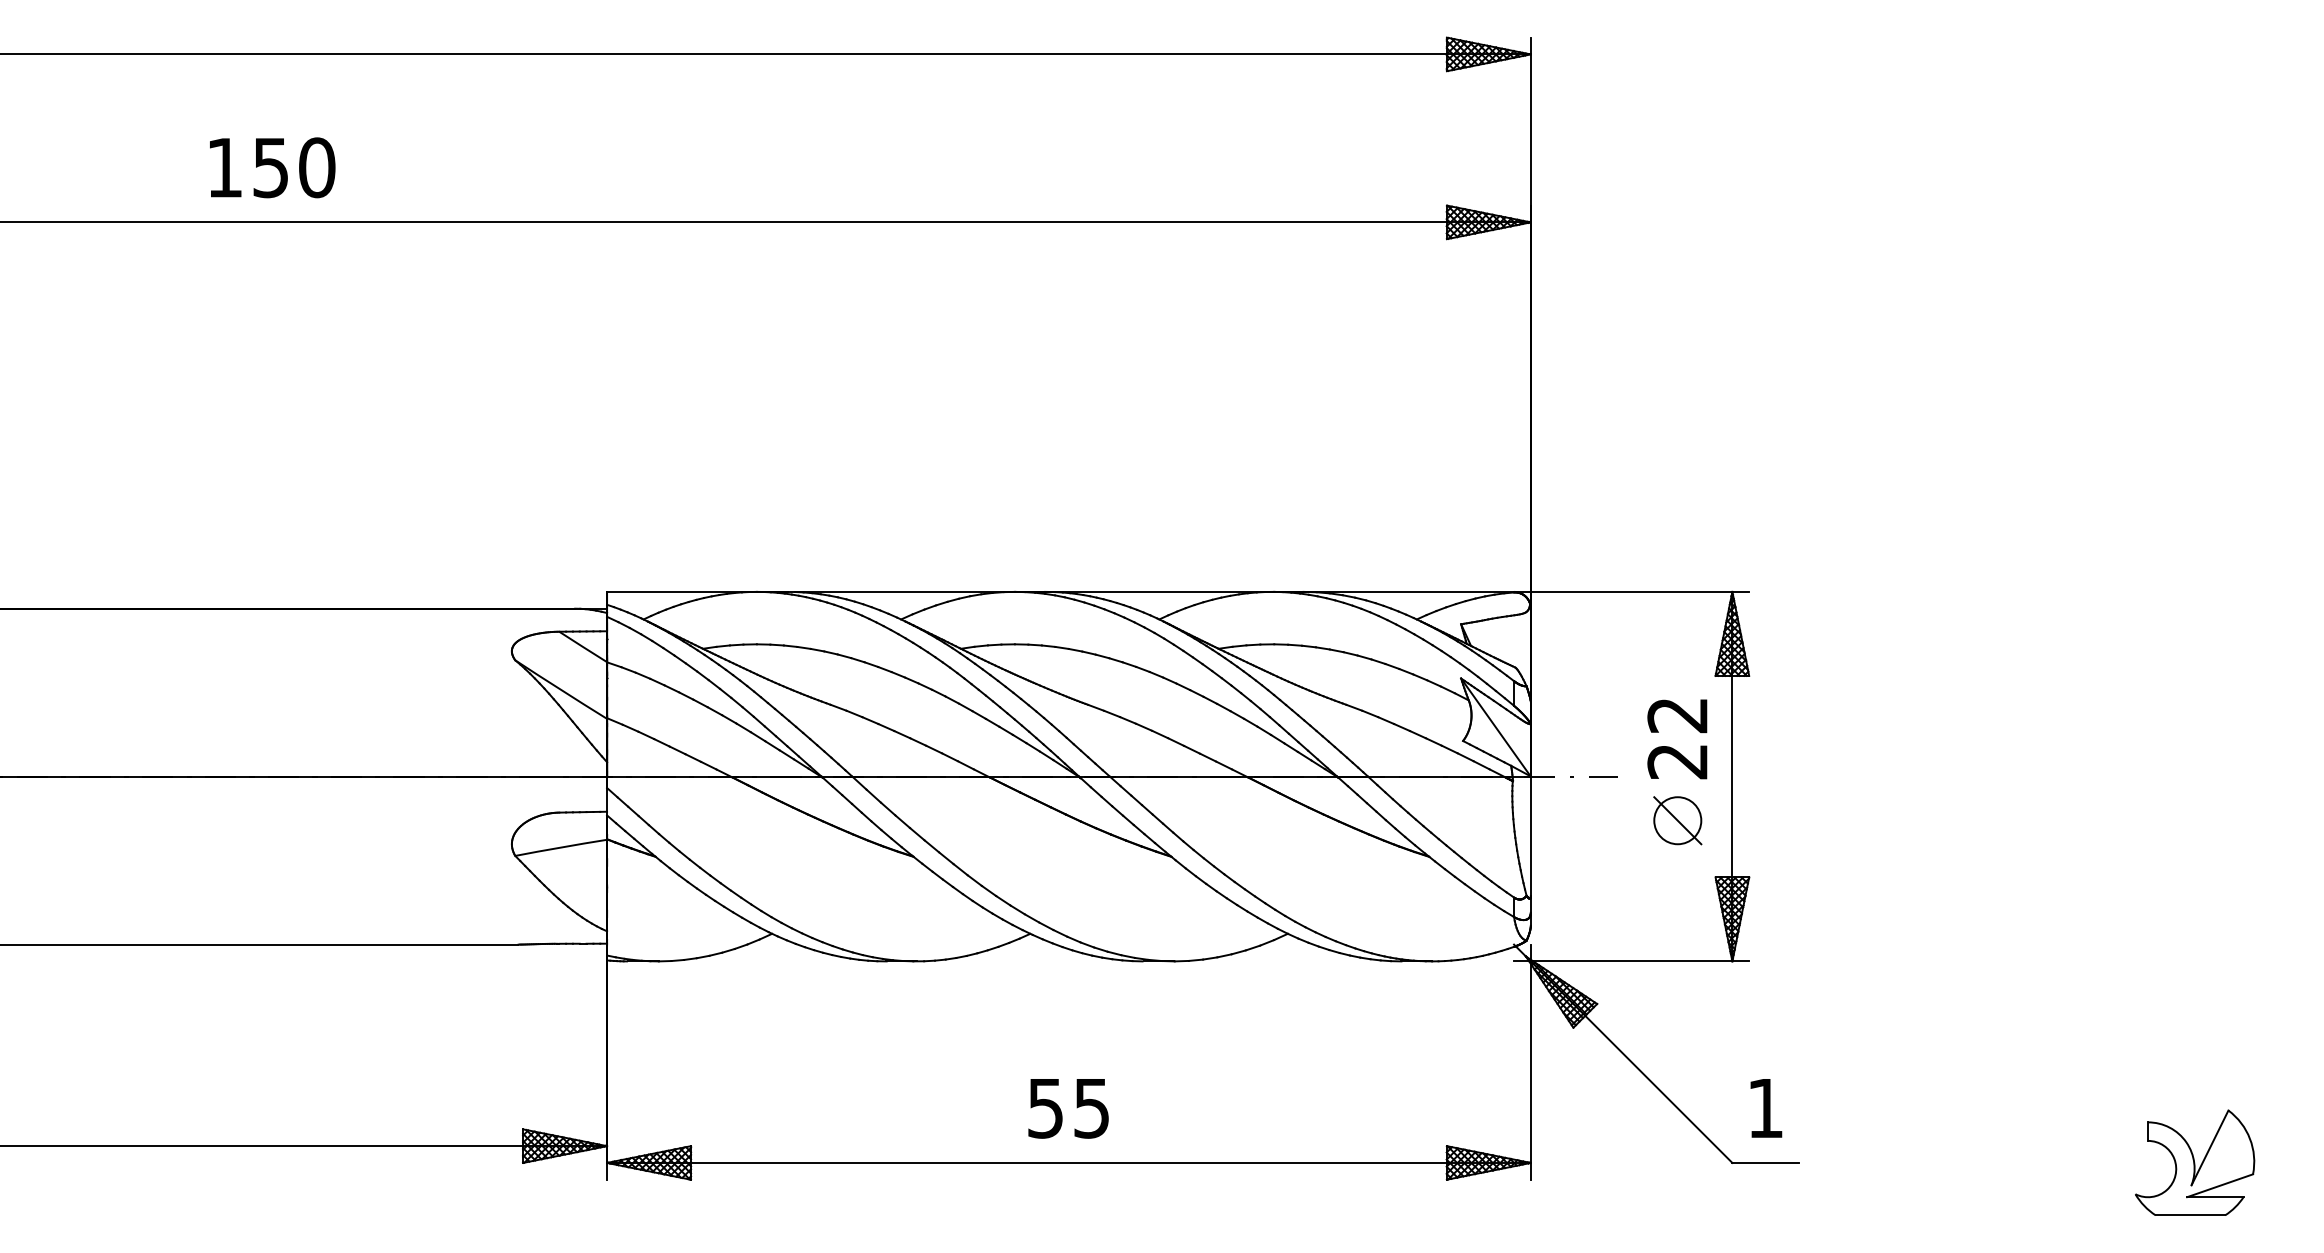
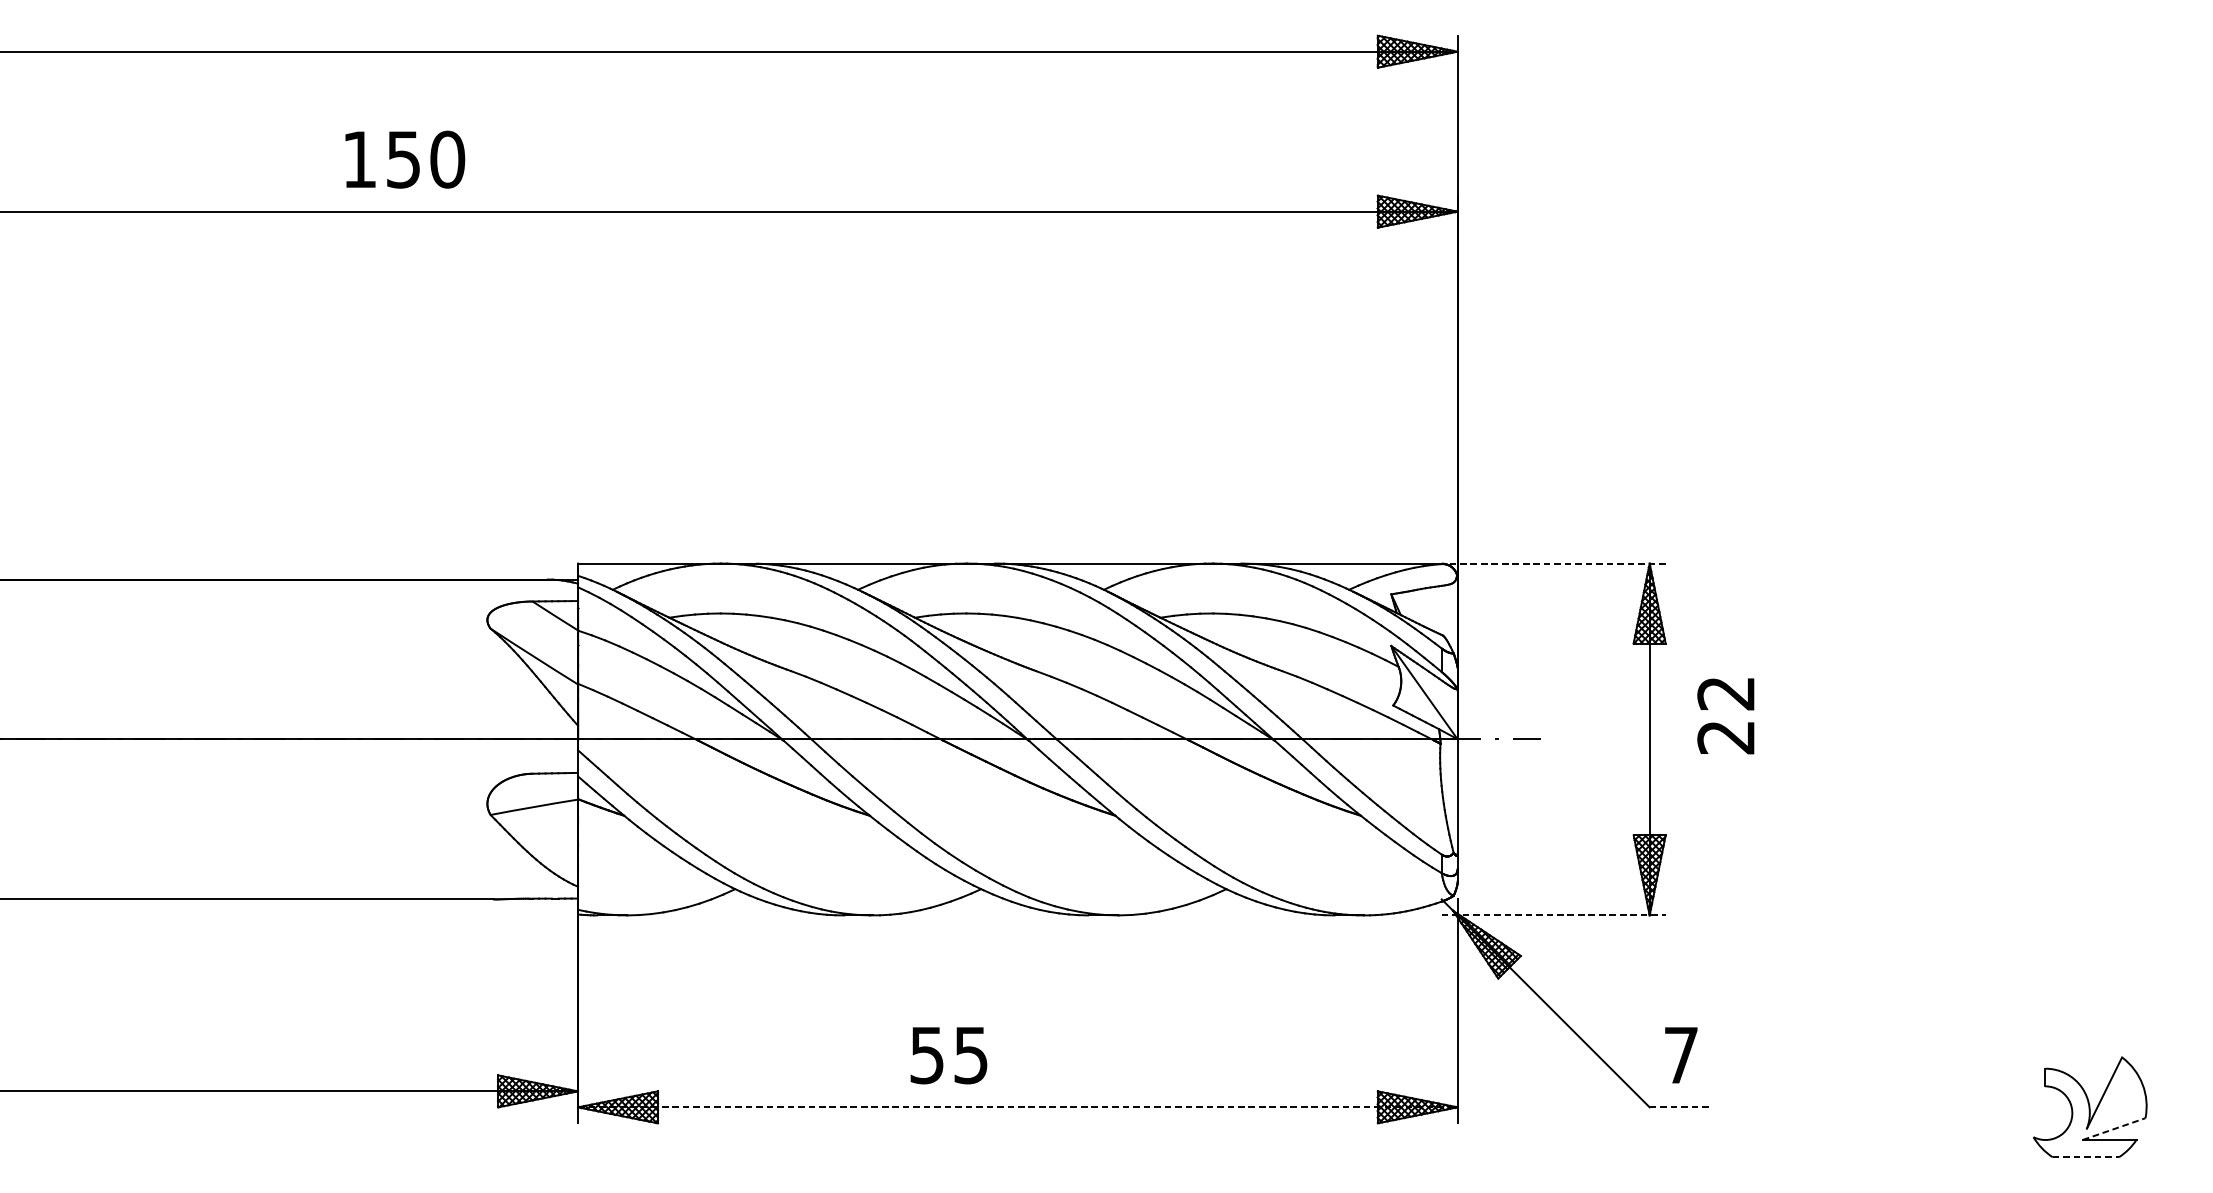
text: (272, 167) -> (405, 159), moved
line: (1631, 591) -> (1553, 563), solid -> dashed
text: (1677, 739) -> (1725, 716), moved
part: (1677, 820) -> (1597, 781), removed
line: (1631, 961) -> (1553, 915), solid -> dashed
text: (1068, 1108) -> (948, 1055), moved
text: (1765, 1108) -> (1681, 1055), 1 -> 7
line: (1068, 1162) -> (1017, 1106), solid -> dashed
line: (1766, 1162) -> (1682, 1106), solid -> dashed
line: (2220, 1185) -> (2114, 1128), solid -> dashed
line: (2190, 1215) -> (2085, 1157), solid -> dashed

